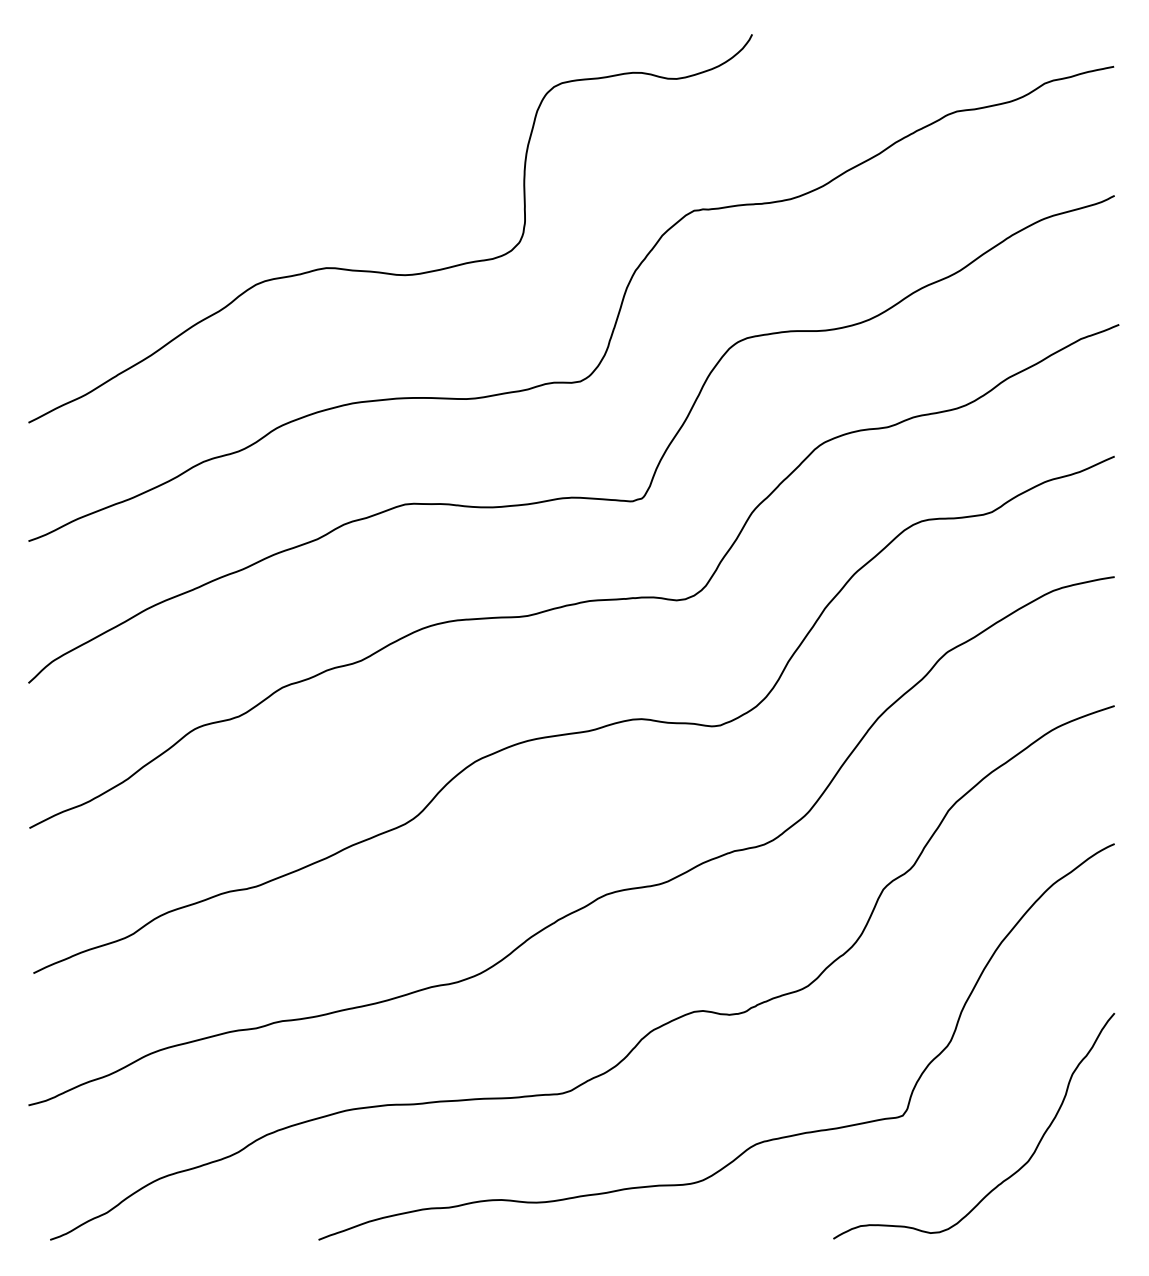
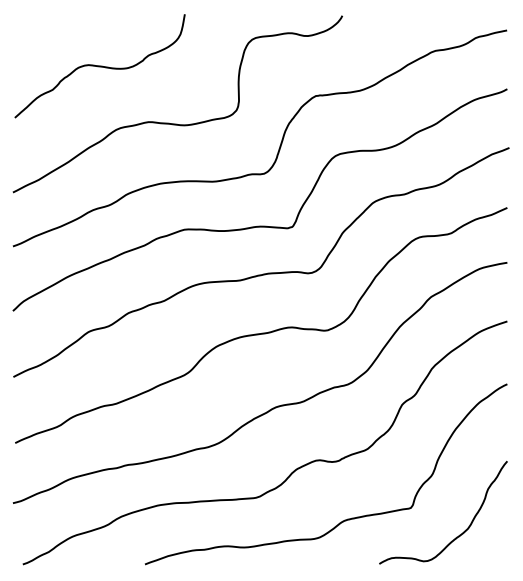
curve: (218, 145) -> (99, 66), added

